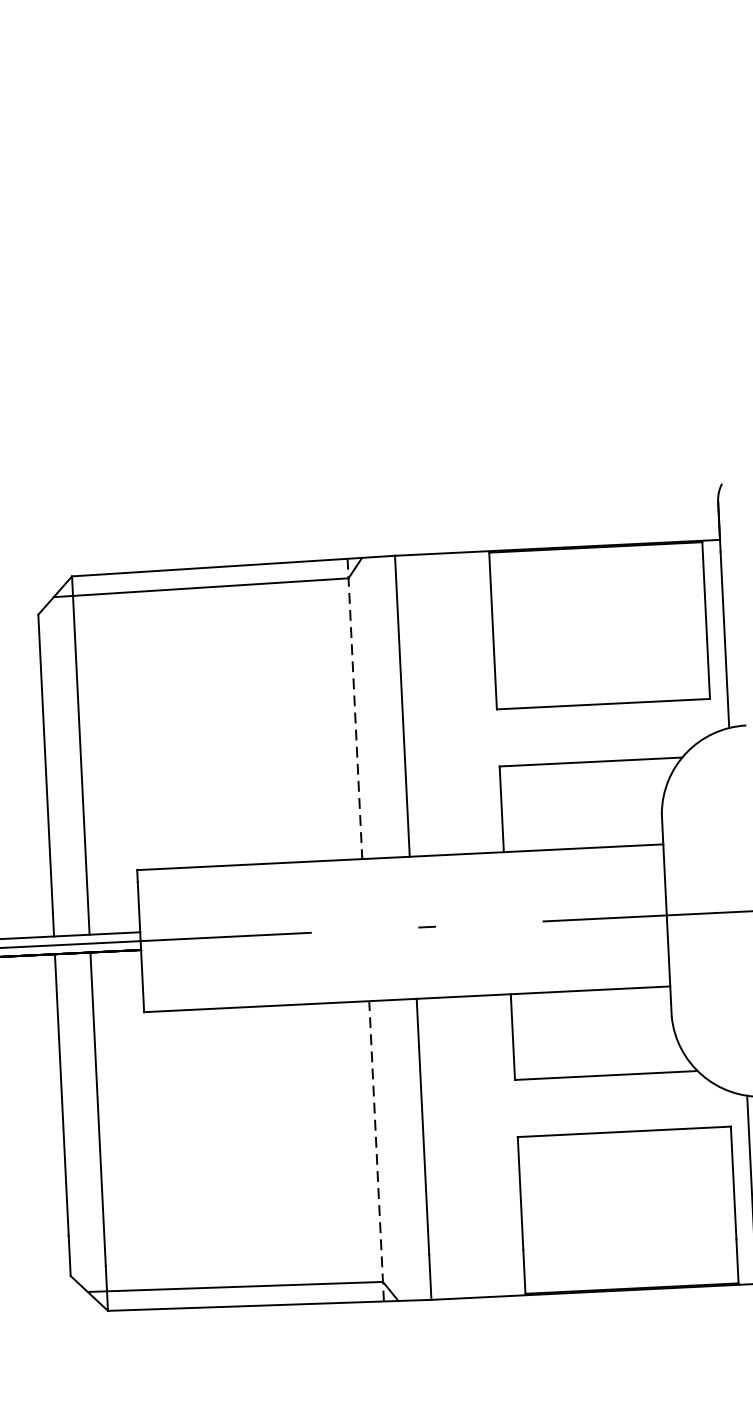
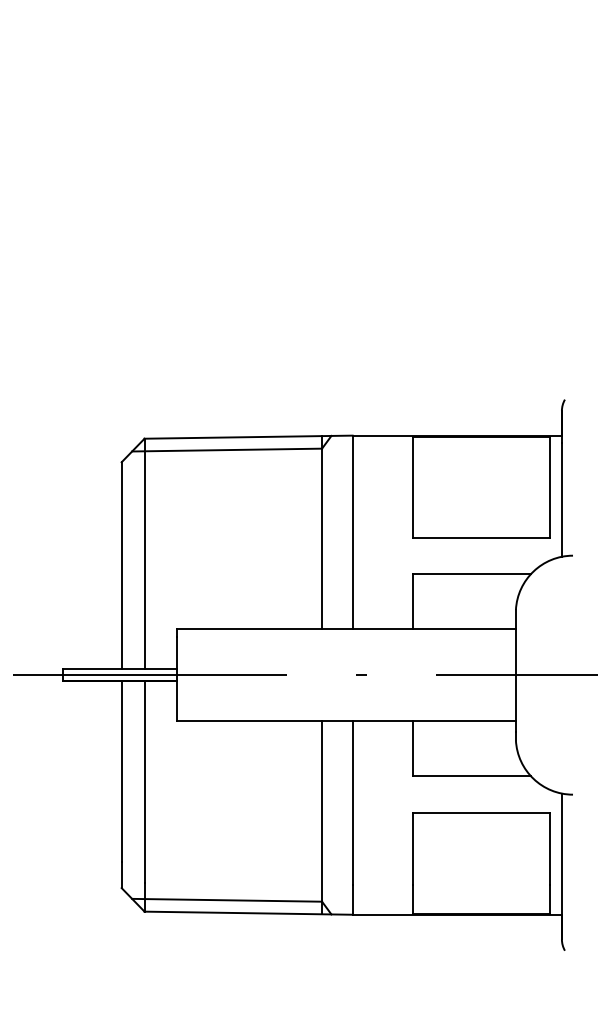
line: (355, 708) -> (322, 532), dashed -> solid
line: (377, 1151) -> (322, 817), dashed -> solid

